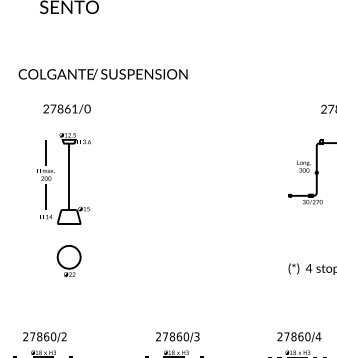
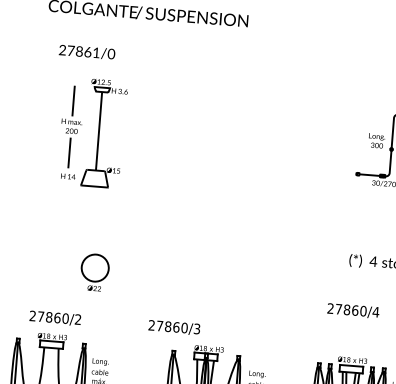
text: (66, 108) -> (86, 51), moved
part: (68, 260) -> (94, 271), moved
text: (177, 337) -> (174, 327), moved
text: (299, 337) -> (353, 311), moved

